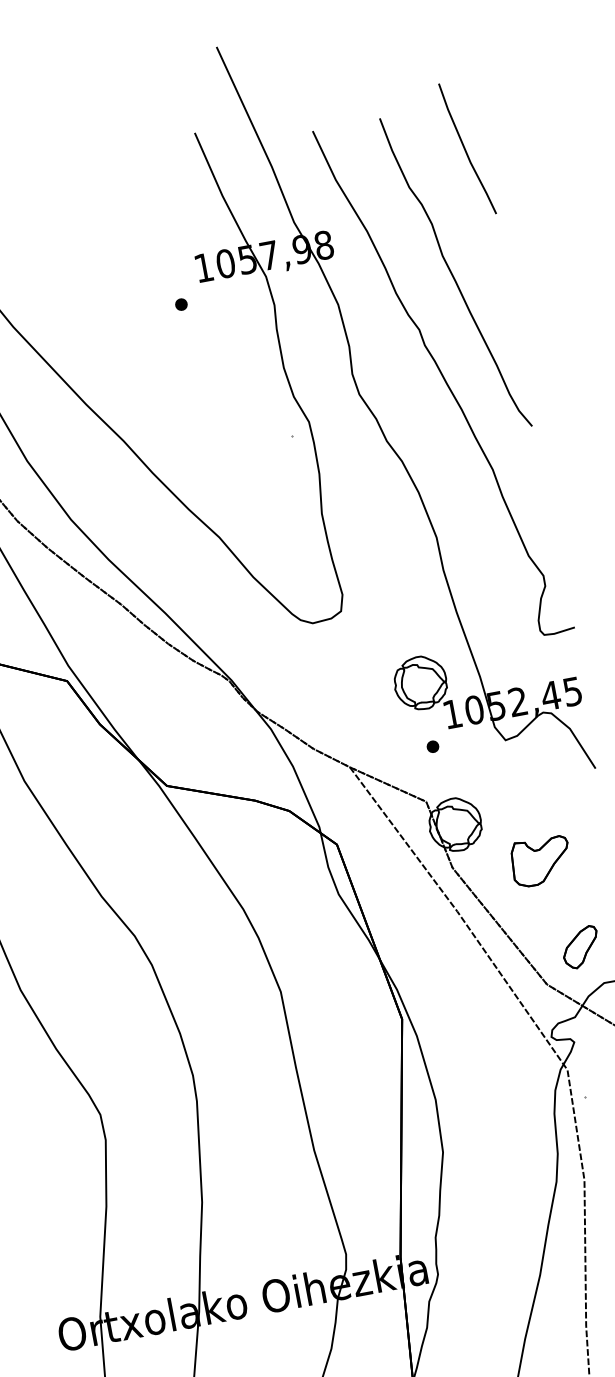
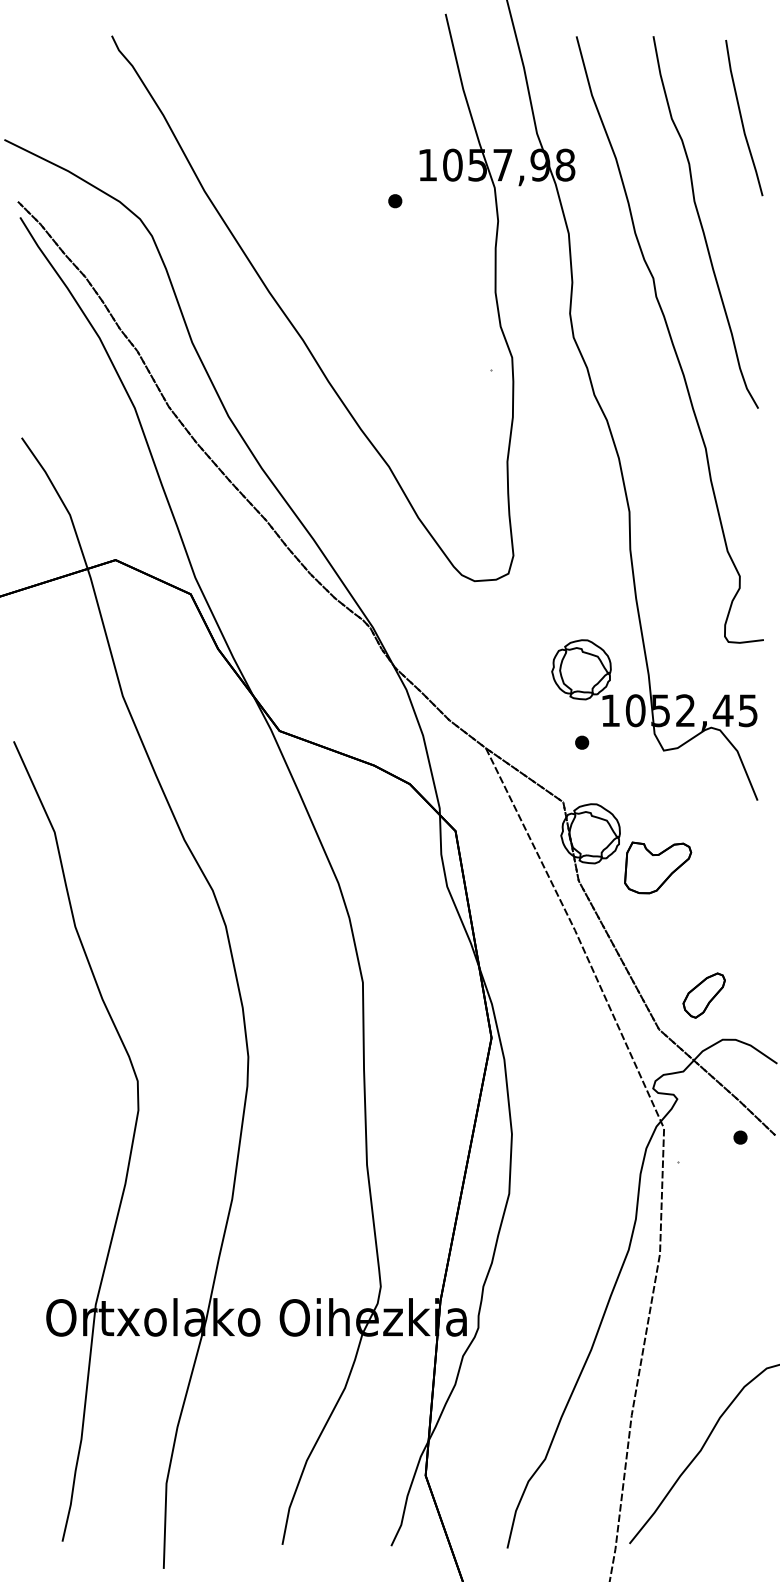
line: (466, 149) -> (742, 118), moved
part: (541, 860) -> (658, 867), moved

